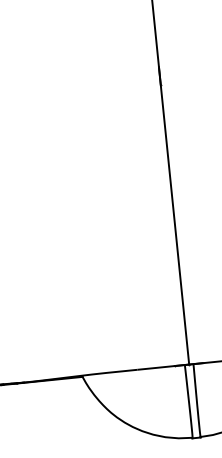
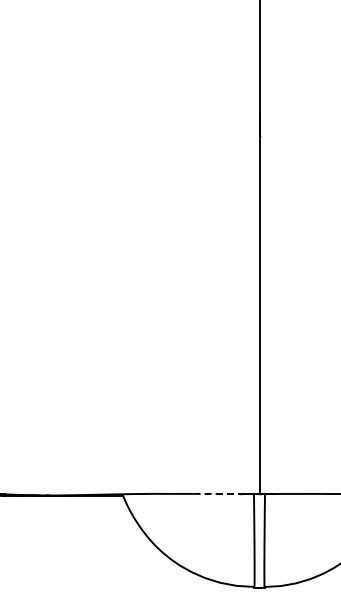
line: (156, 367) -> (217, 493), solid -> dashed

